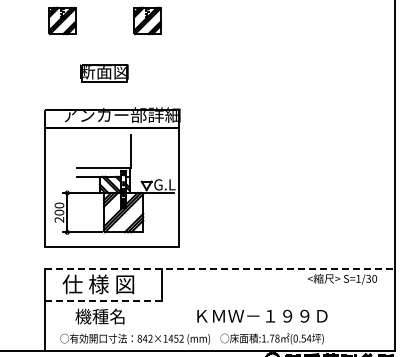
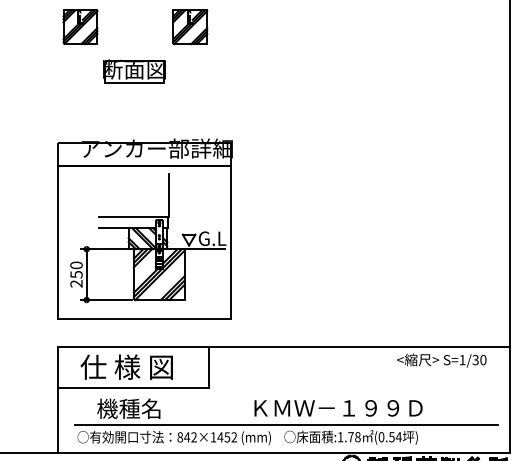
part: (104, 73) -> (134, 71), moved
text: (59, 212) -> (76, 274), 200 -> 250
line: (220, 269) -> (284, 347), dashed -> solid
line: (104, 300) -> (134, 388), dashed -> solid
line: (221, 329) -> (285, 425), added

